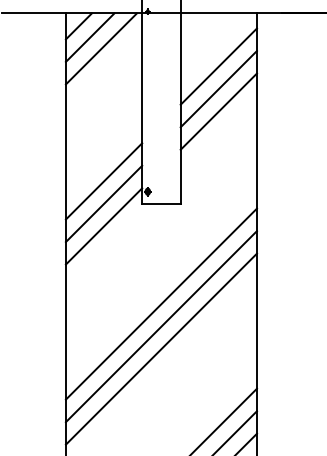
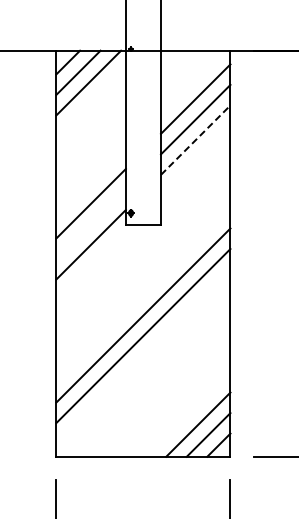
line: (219, 110) -> (196, 139), solid -> dashed
line: (103, 203) -> (90, 223), removed
line: (161, 349) -> (143, 356), removed

